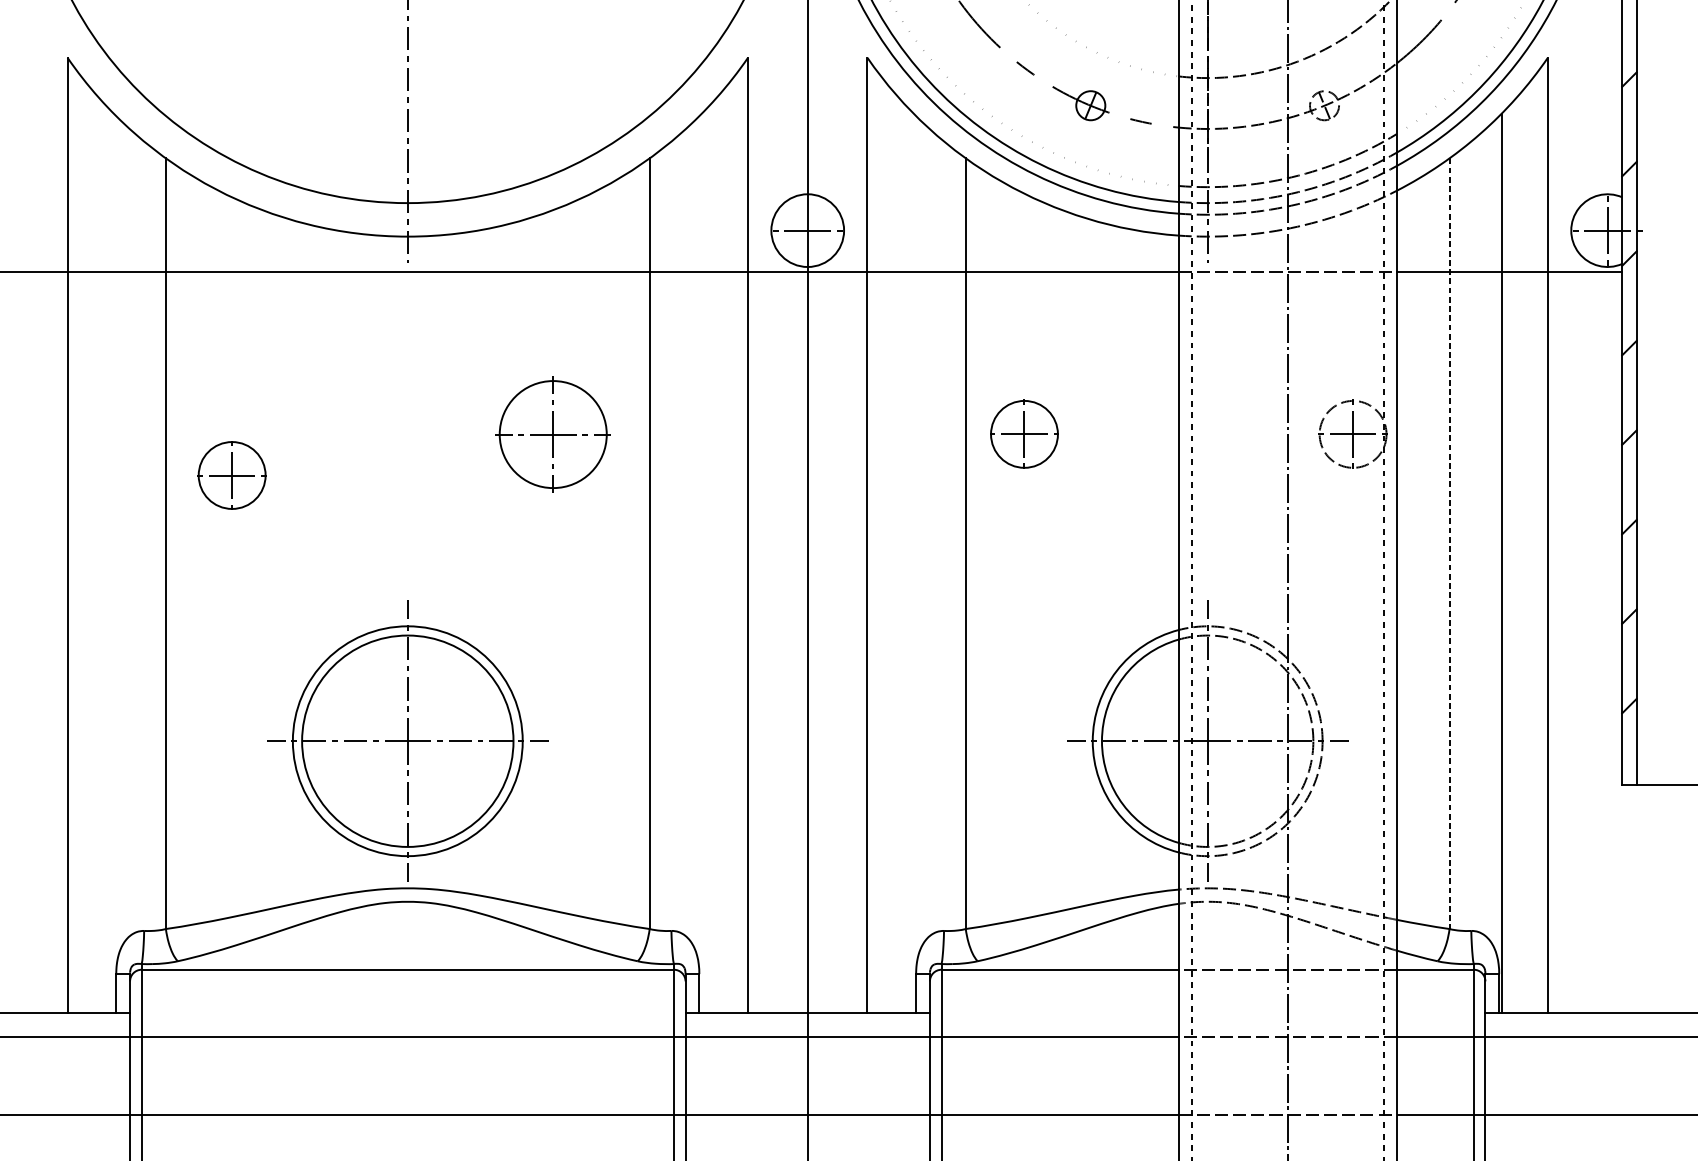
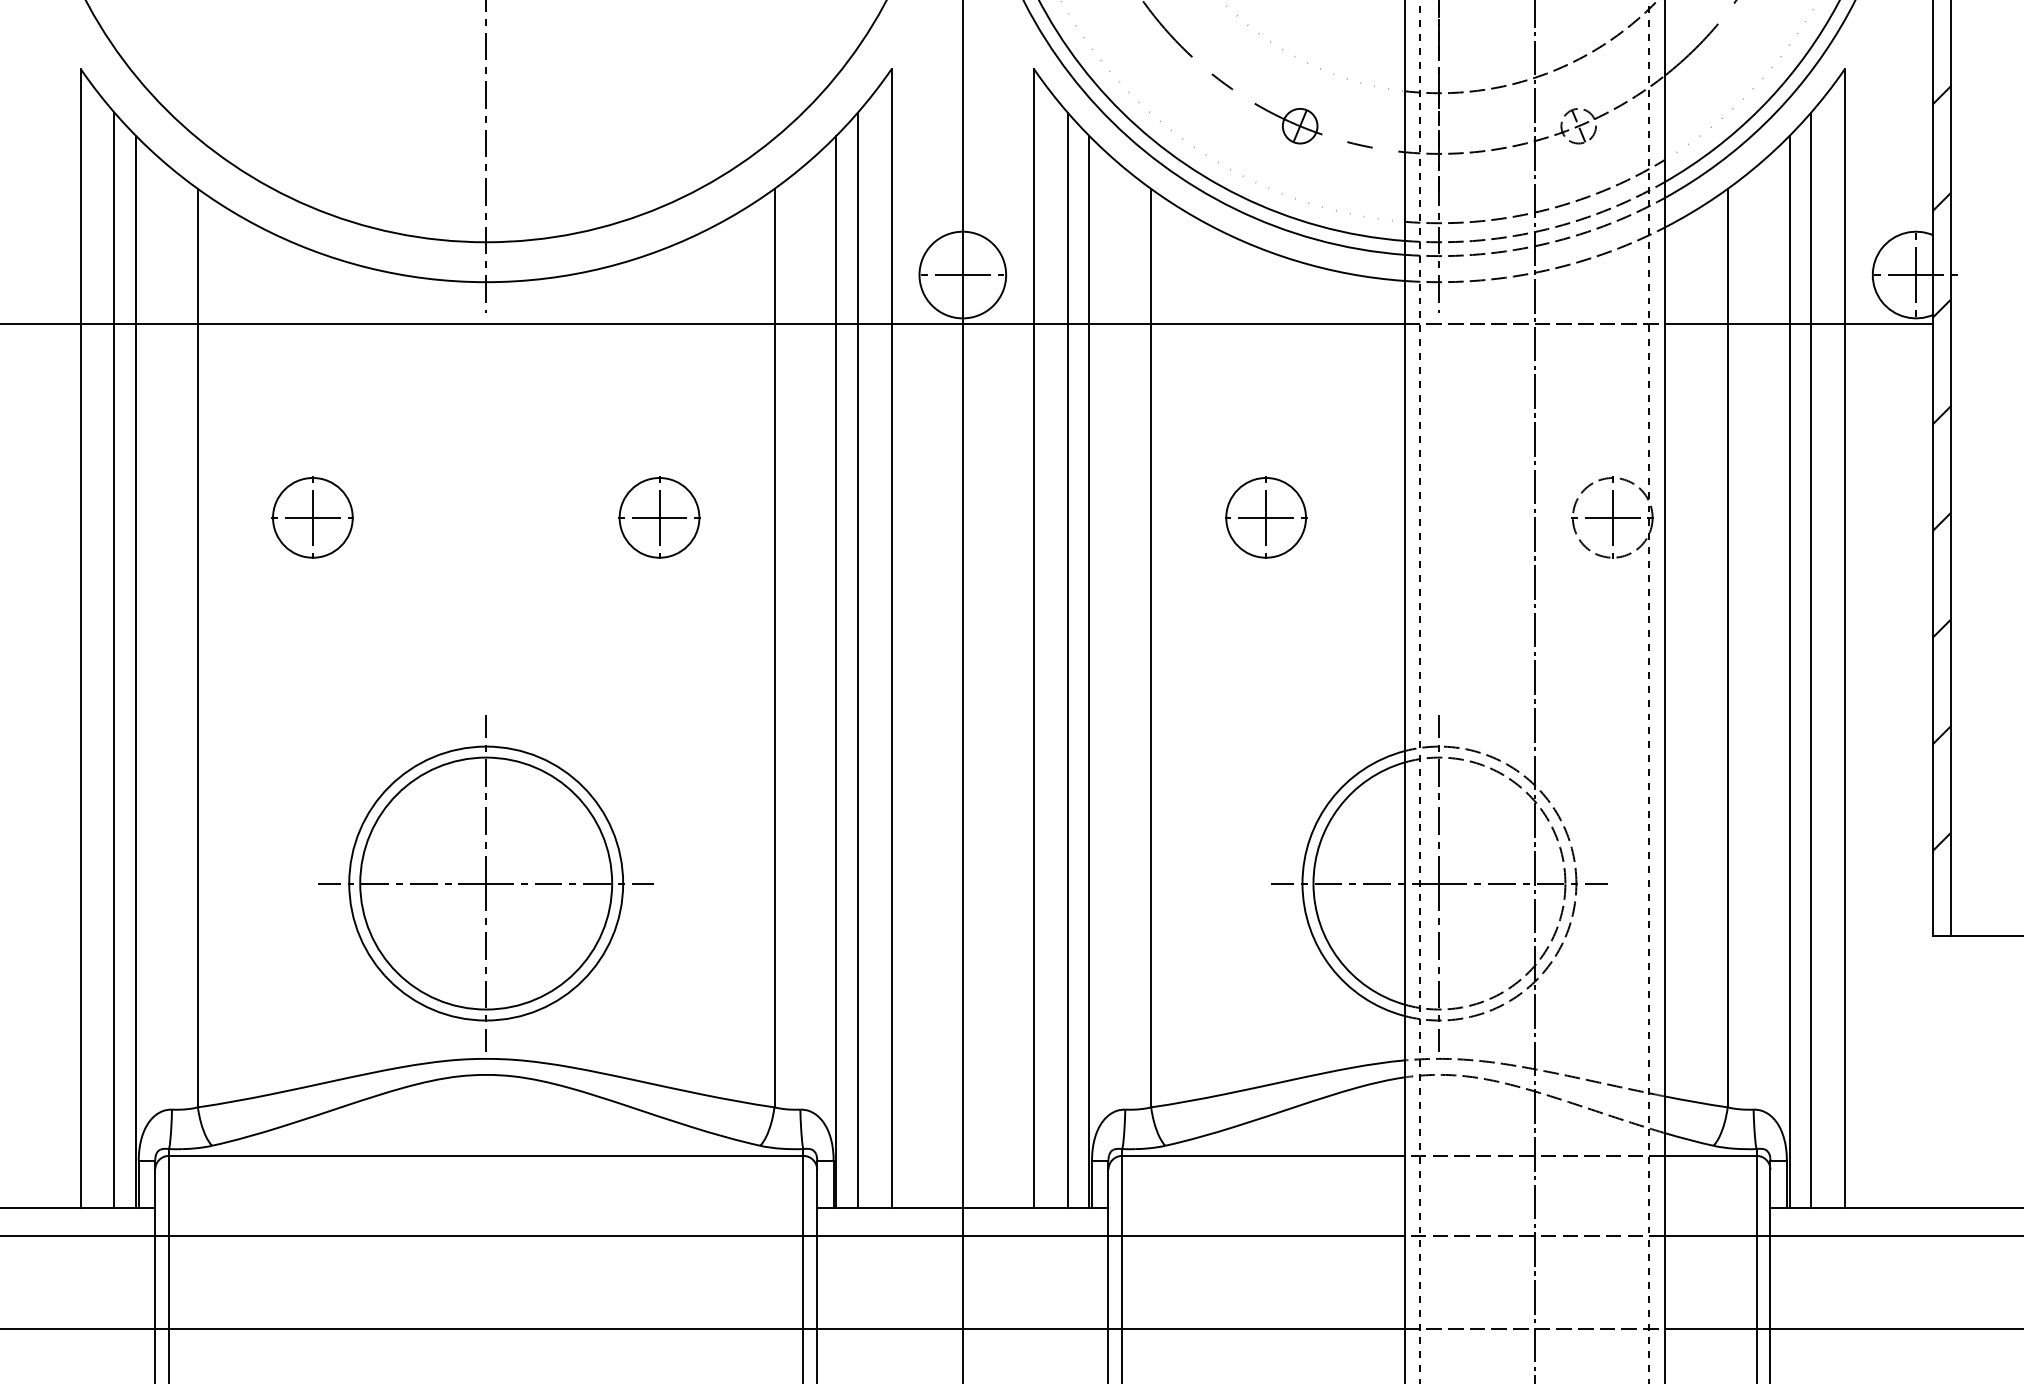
part: (553, 434) -> (659, 517), size x0.62
part: (1024, 434) -> (1266, 517), moved
part: (231, 475) -> (312, 517), moved
line: (1449, 543) -> (1727, 648), dashed -> solid
line: (95, 553) -> (114, 659), added
line: (720, 553) -> (858, 659), added
line: (895, 553) -> (1067, 659), added
line: (1519, 553) -> (1811, 659), added
line: (113, 563) -> (135, 671), added
line: (701, 563) -> (836, 671), added
line: (914, 563) -> (1089, 671), added

